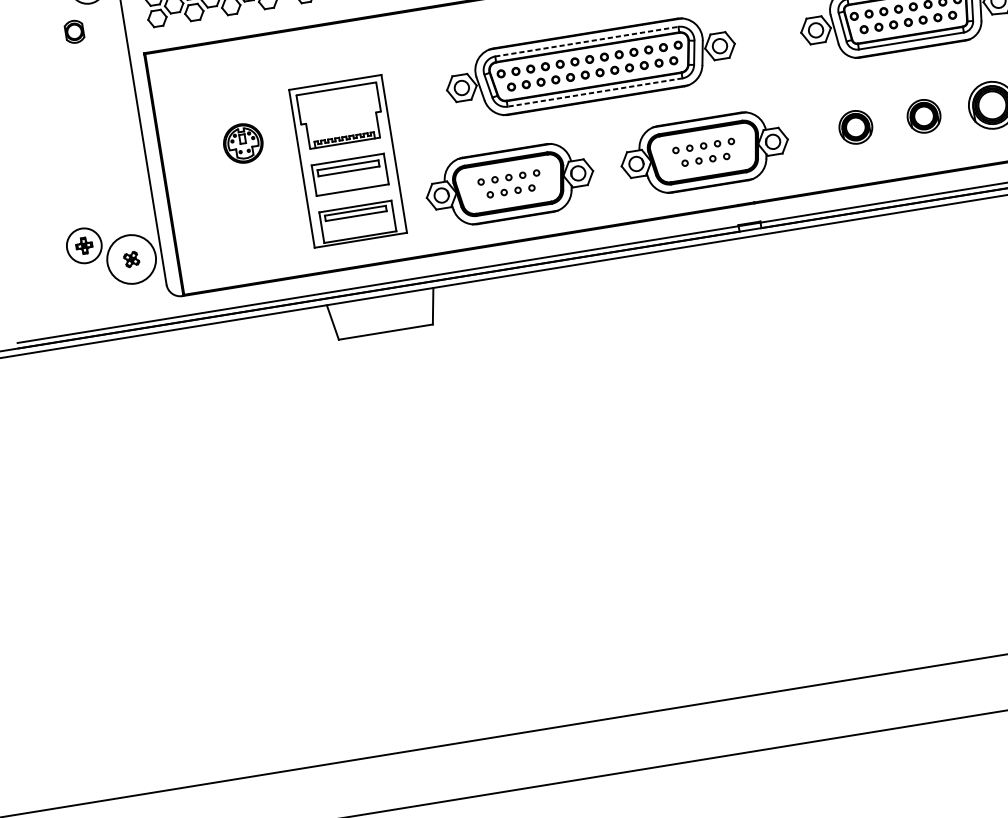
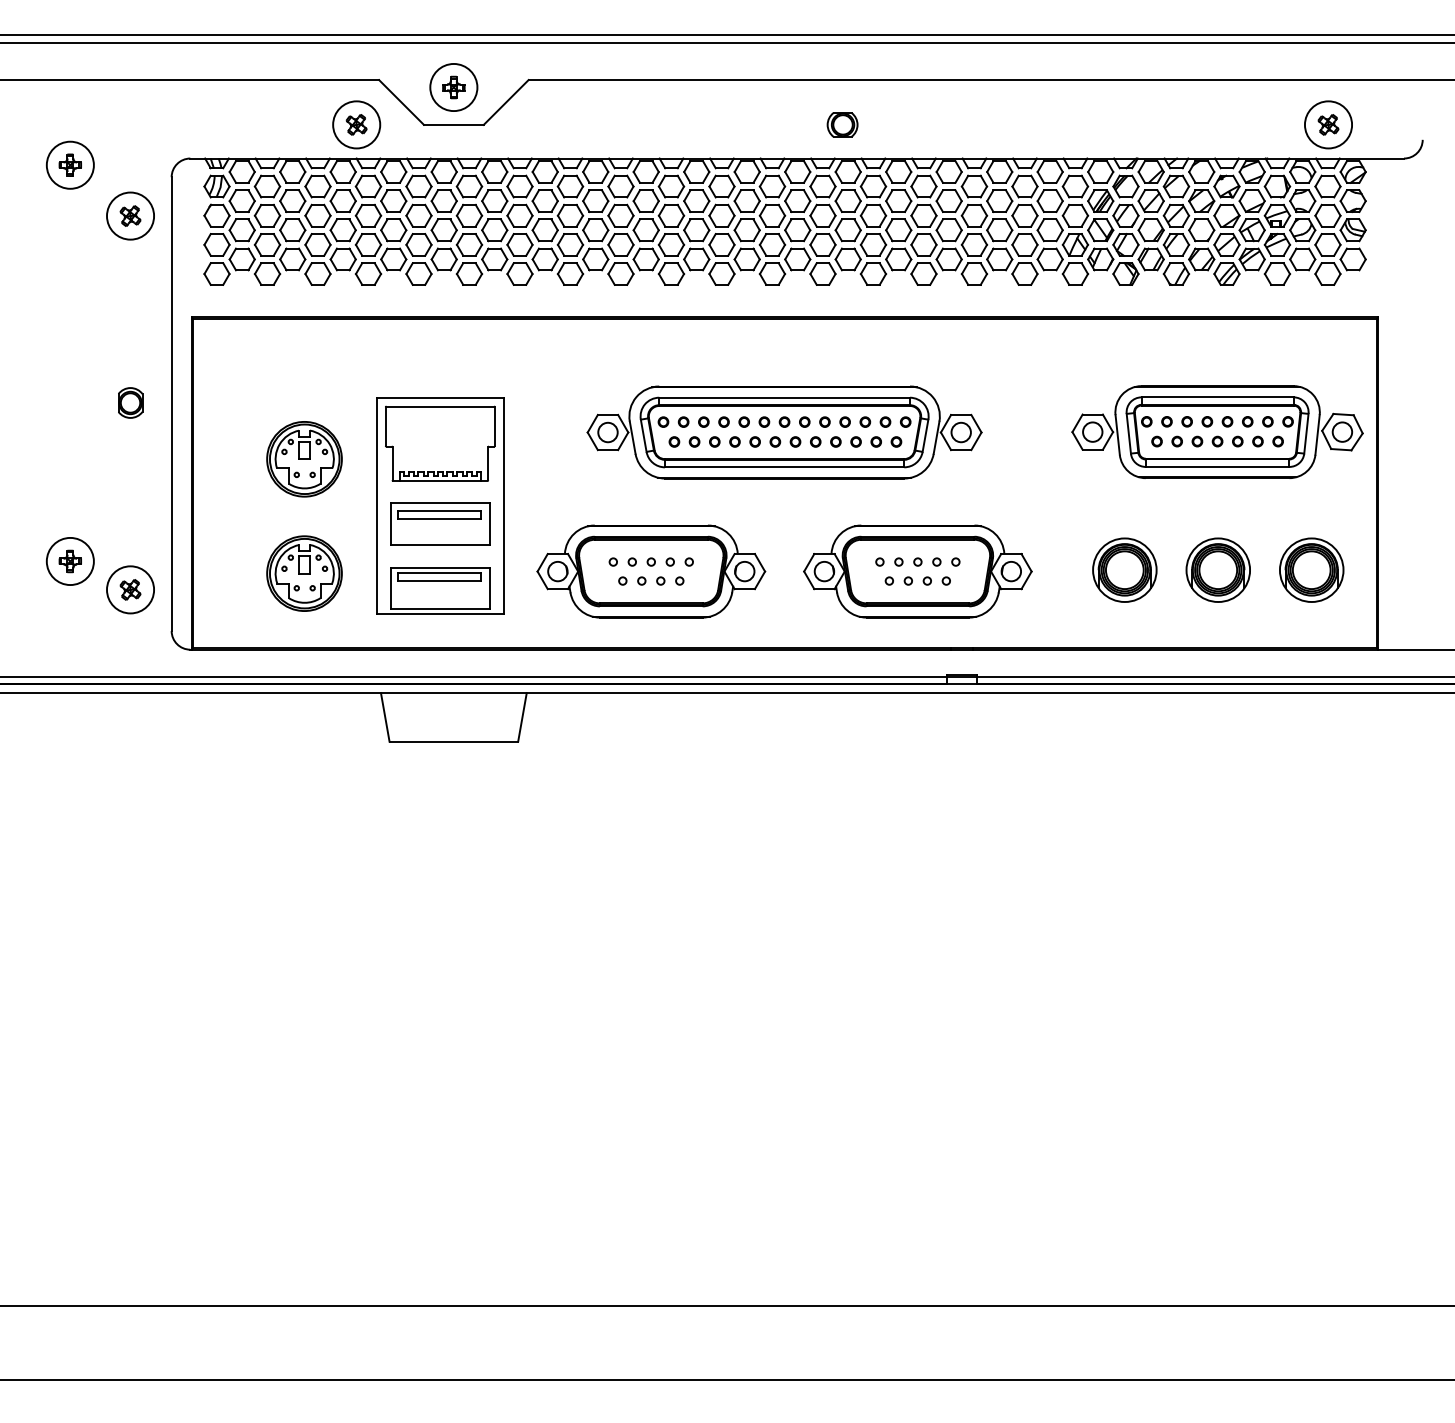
part: (74, 31) -> (130, 402), moved
line: (587, 41) -> (785, 397), dashed -> solid
line: (595, 92) -> (784, 467), dashed -> solid
part: (923, 115) -> (1217, 569), size x1.43
part: (855, 126) -> (1124, 569), size x1.43
part: (243, 143) -> (304, 459), size x1.43
part: (256, 226) -> (304, 573), added
circle: (131, 259) -> (130, 589), size x0.71

